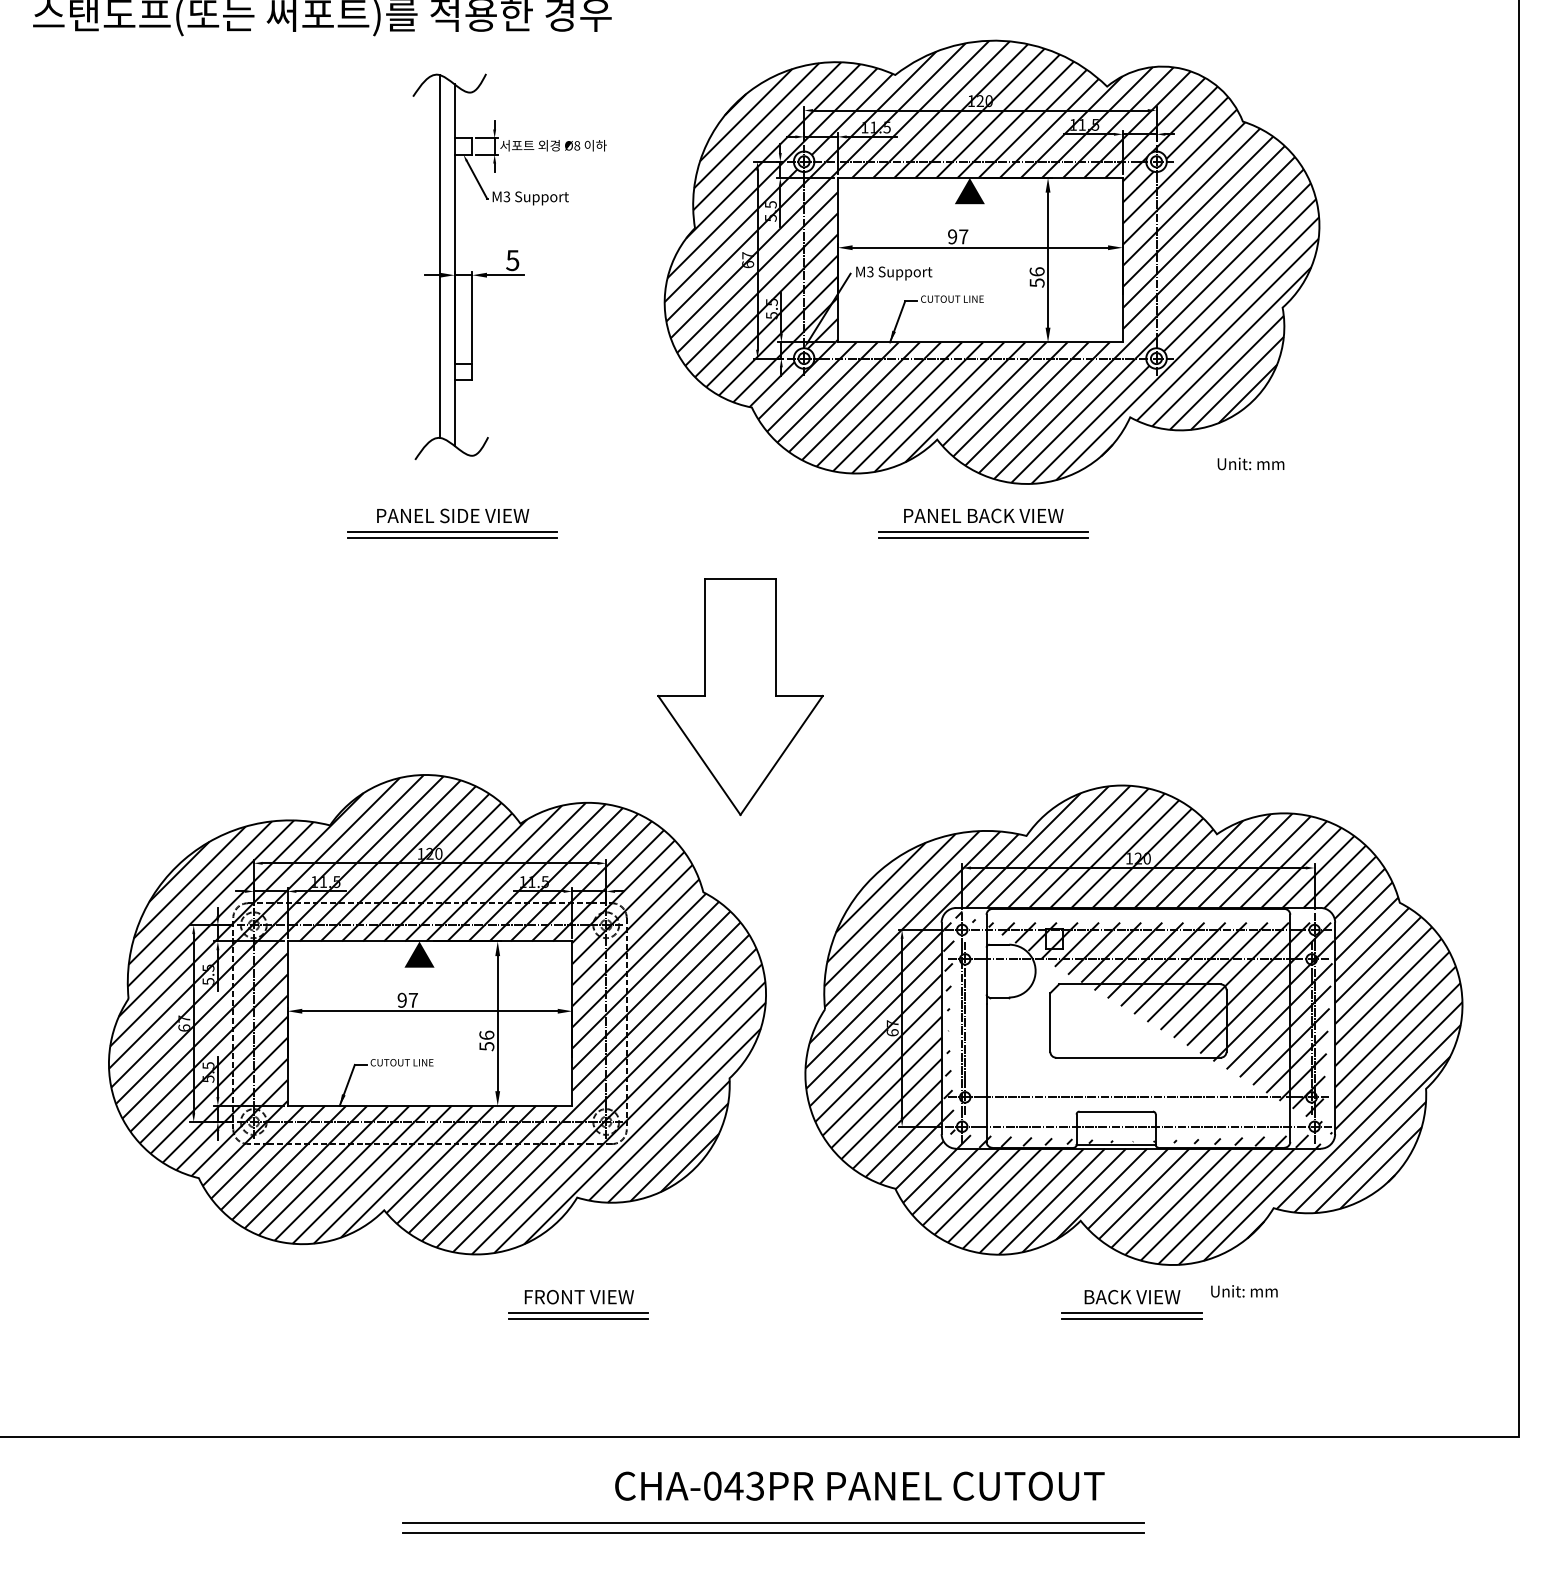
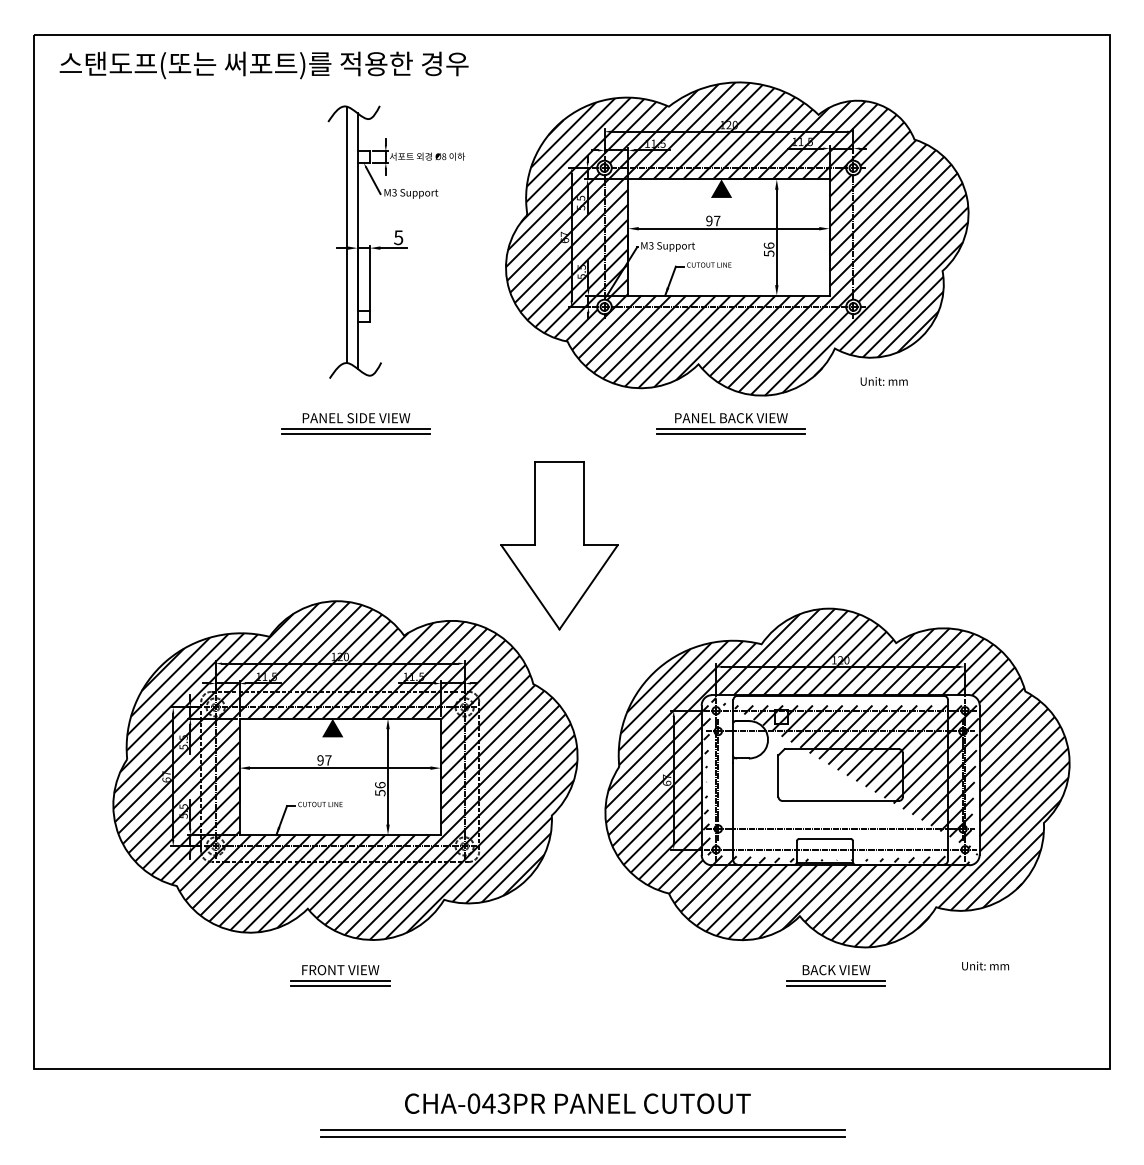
text: (1249, 463) -> (883, 381), moved
text: (1244, 1290) -> (985, 965), moved
part: (579, 1304) -> (340, 975), moved
text: (859, 1485) -> (577, 1103), moved

